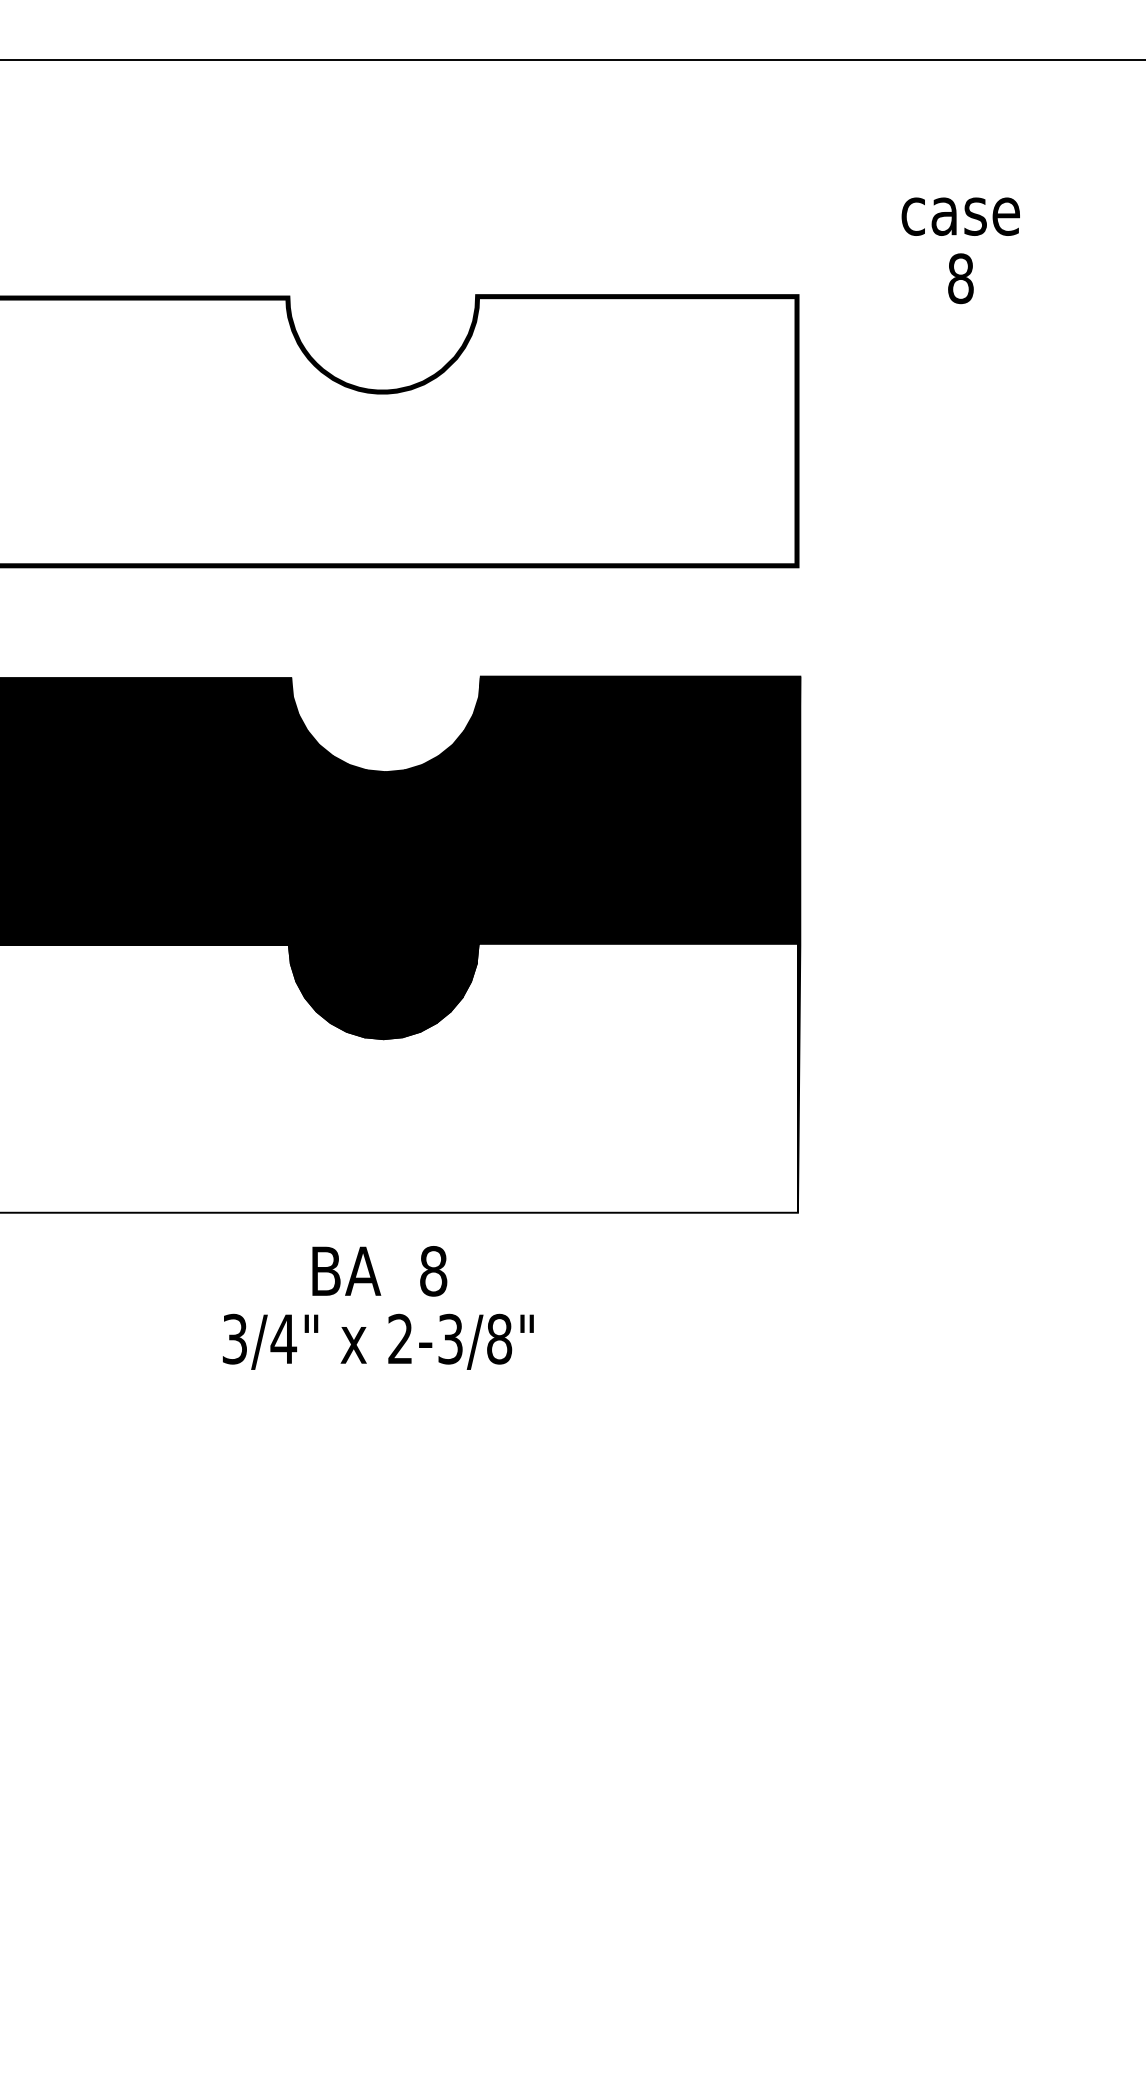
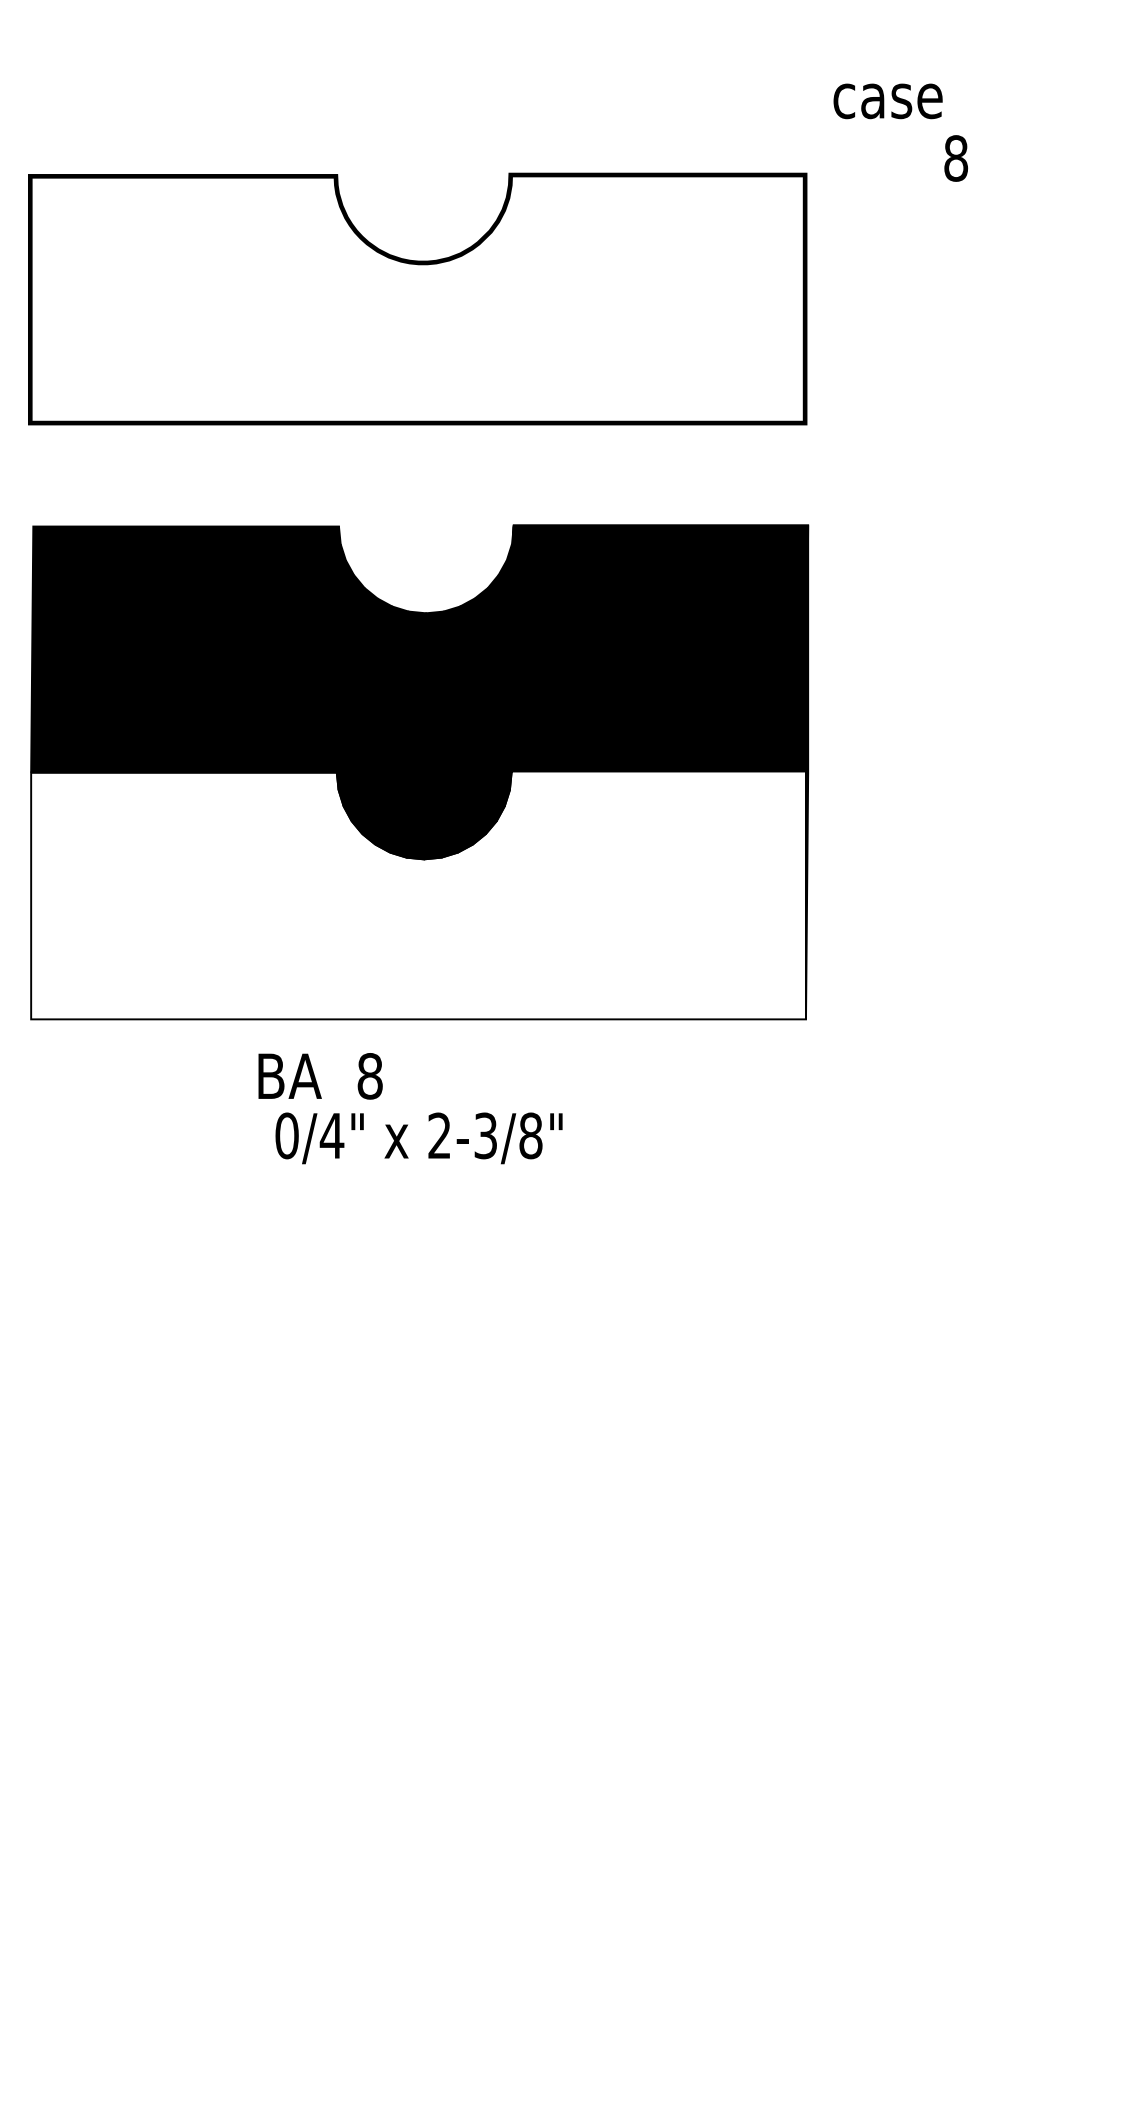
text: (960, 216) -> (887, 101), moved
text: (379, 1271) -> (320, 1076), moved
text: (234, 1338) -> (286, 1135), 3/4" -> 0/4"

